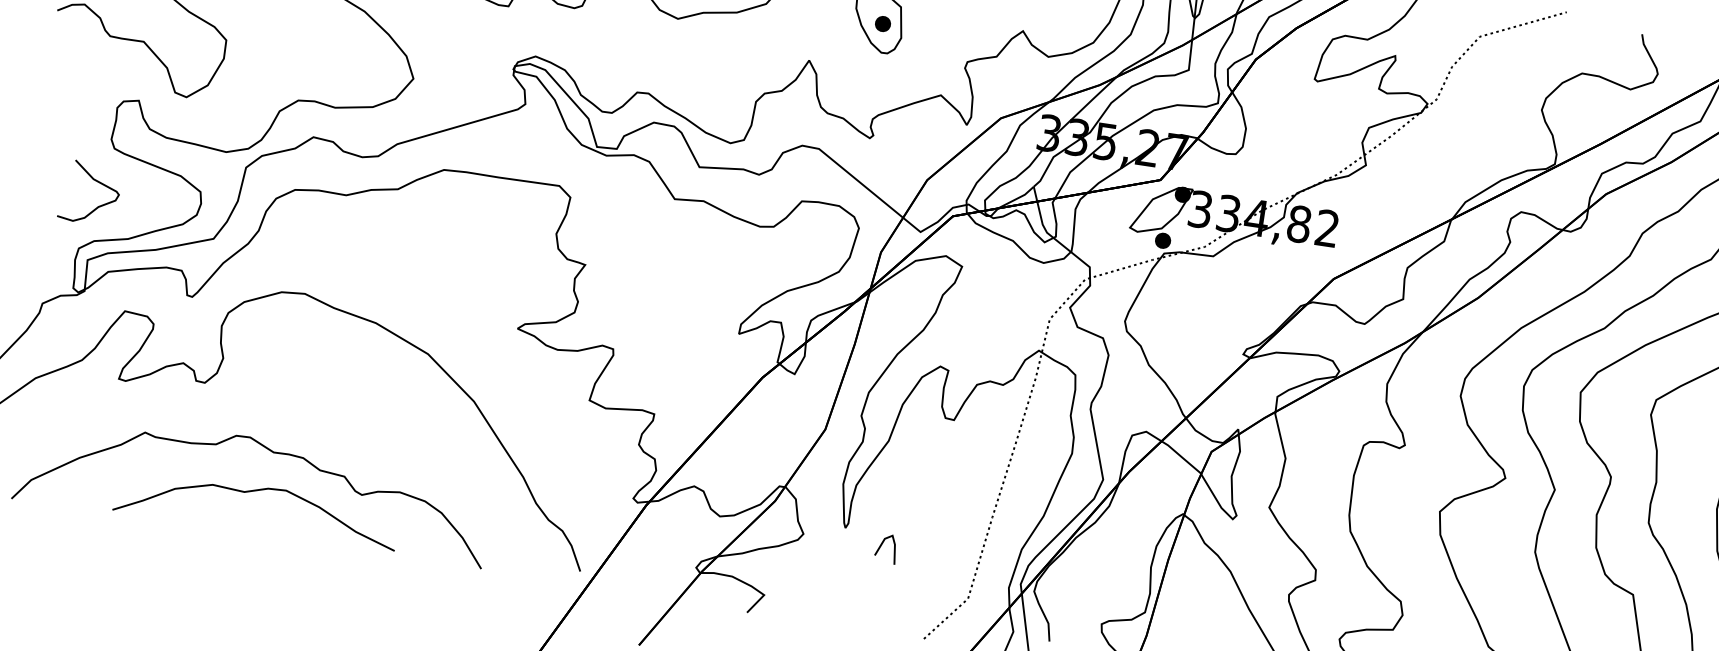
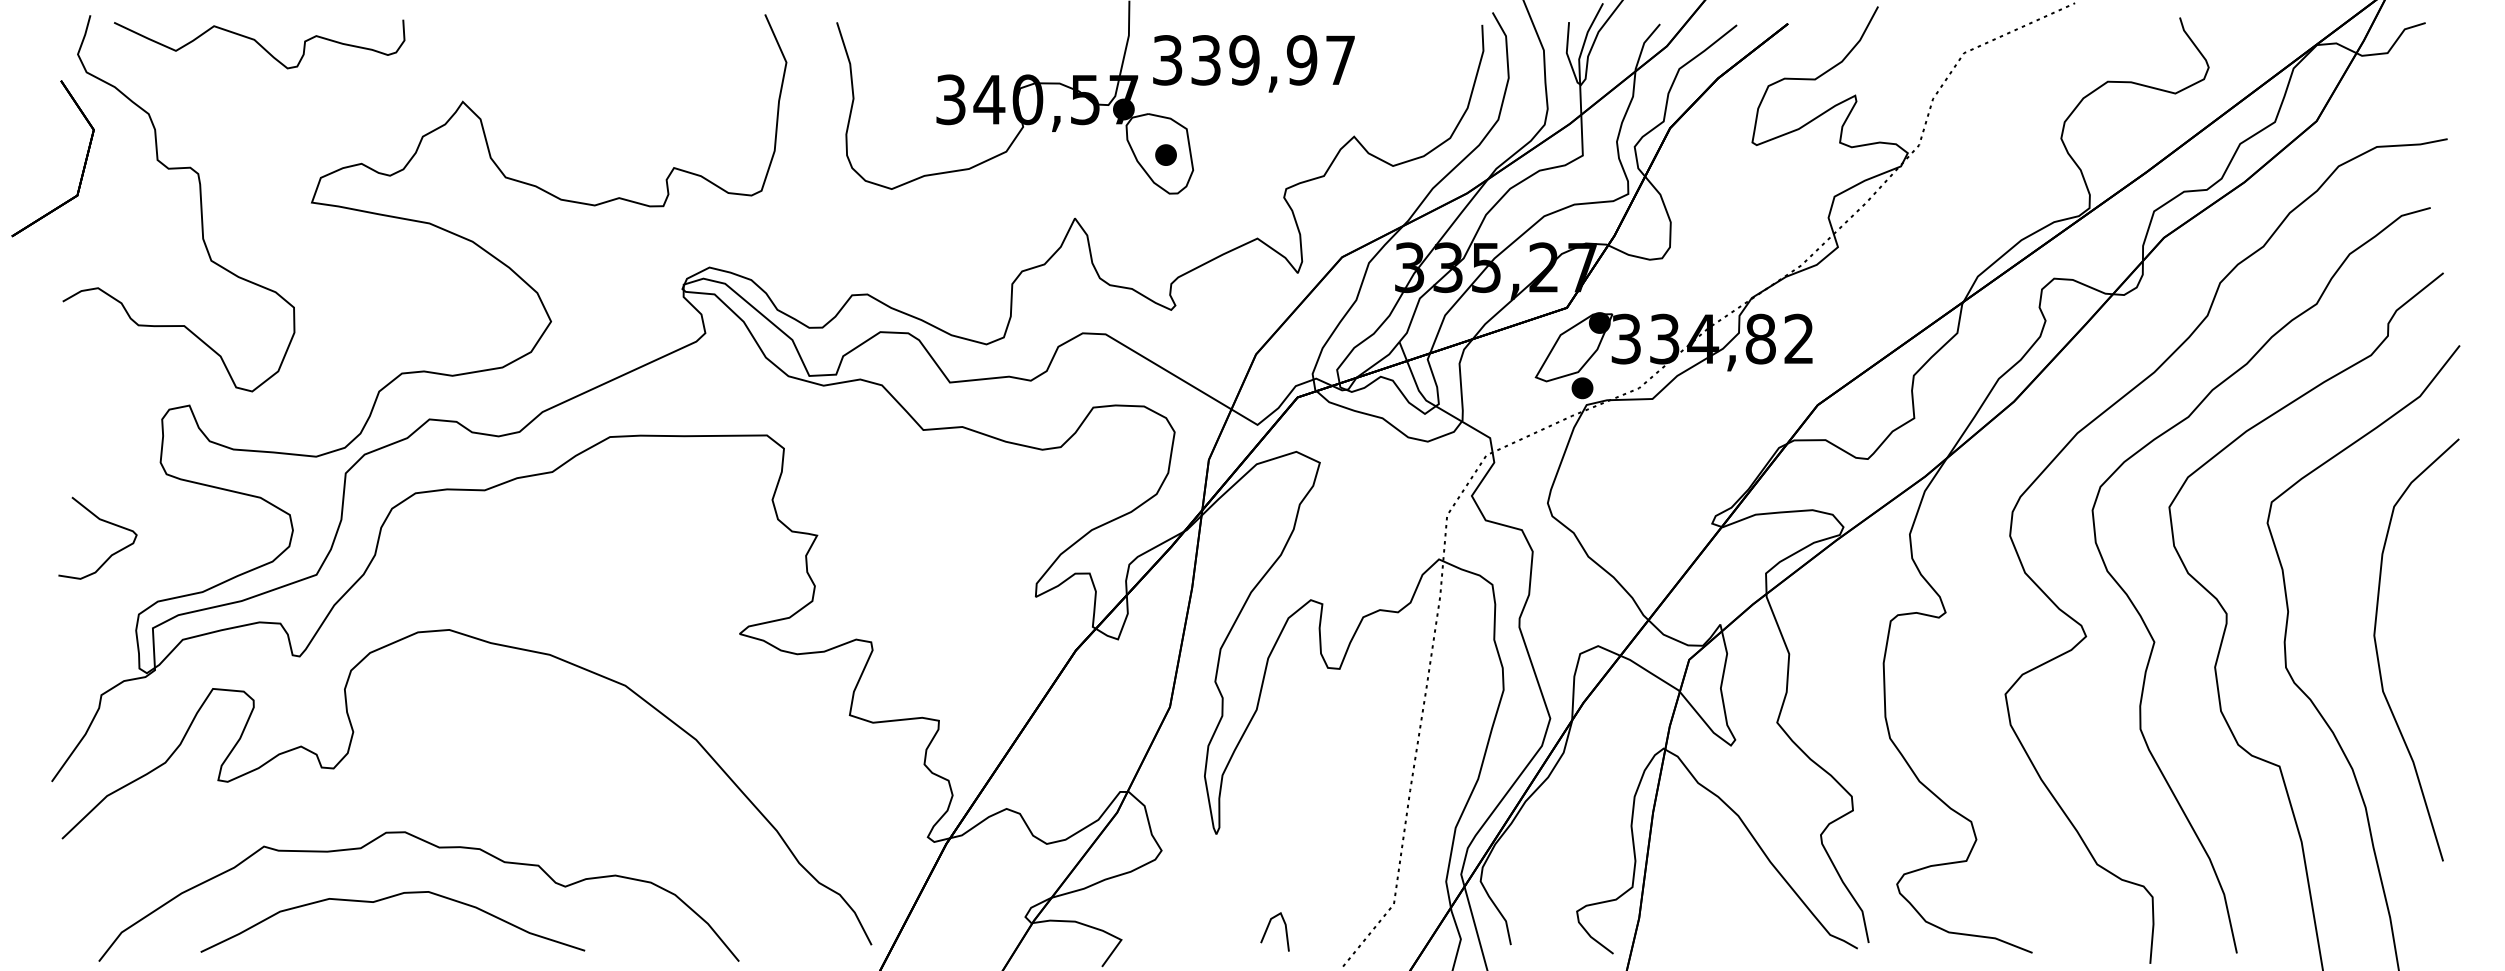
curve: (95, 181) -> (102, 521), moved
curve: (254, 491) -> (386, 899), moved
line: (881, 545) -> (1268, 928), moved

